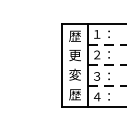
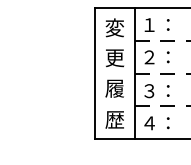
text: (74, 36) -> (113, 28), 歴 -> 変
text: (74, 74) -> (113, 88), 変 -> 履

